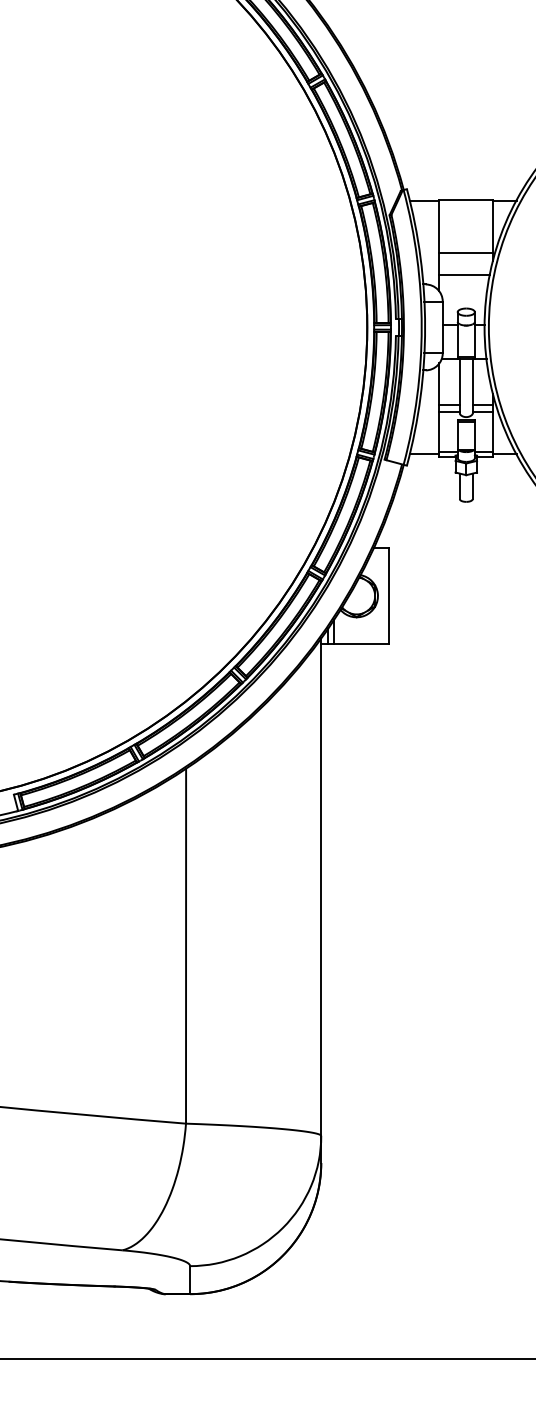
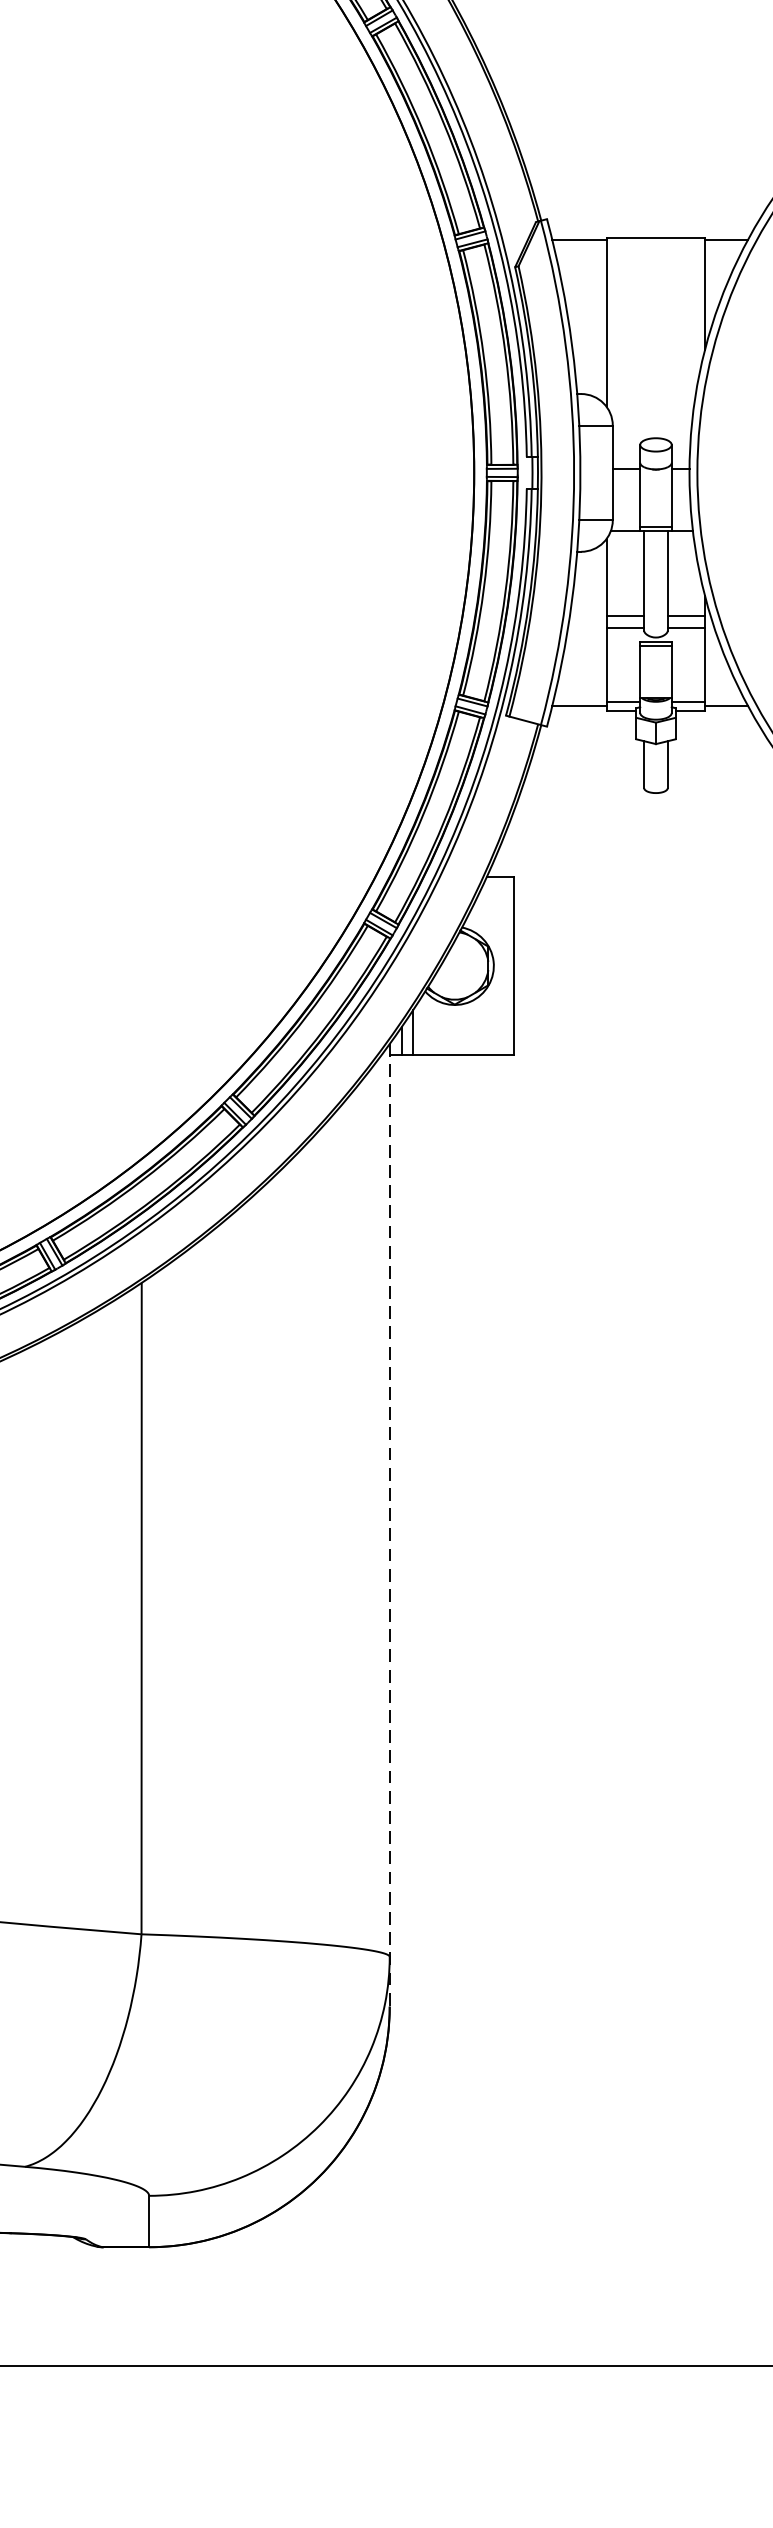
line: (466, 252) -> (656, 335), removed
line: (464, 274) -> (652, 375), removed
line: (321, 901) -> (390, 1526), solid -> dashed

